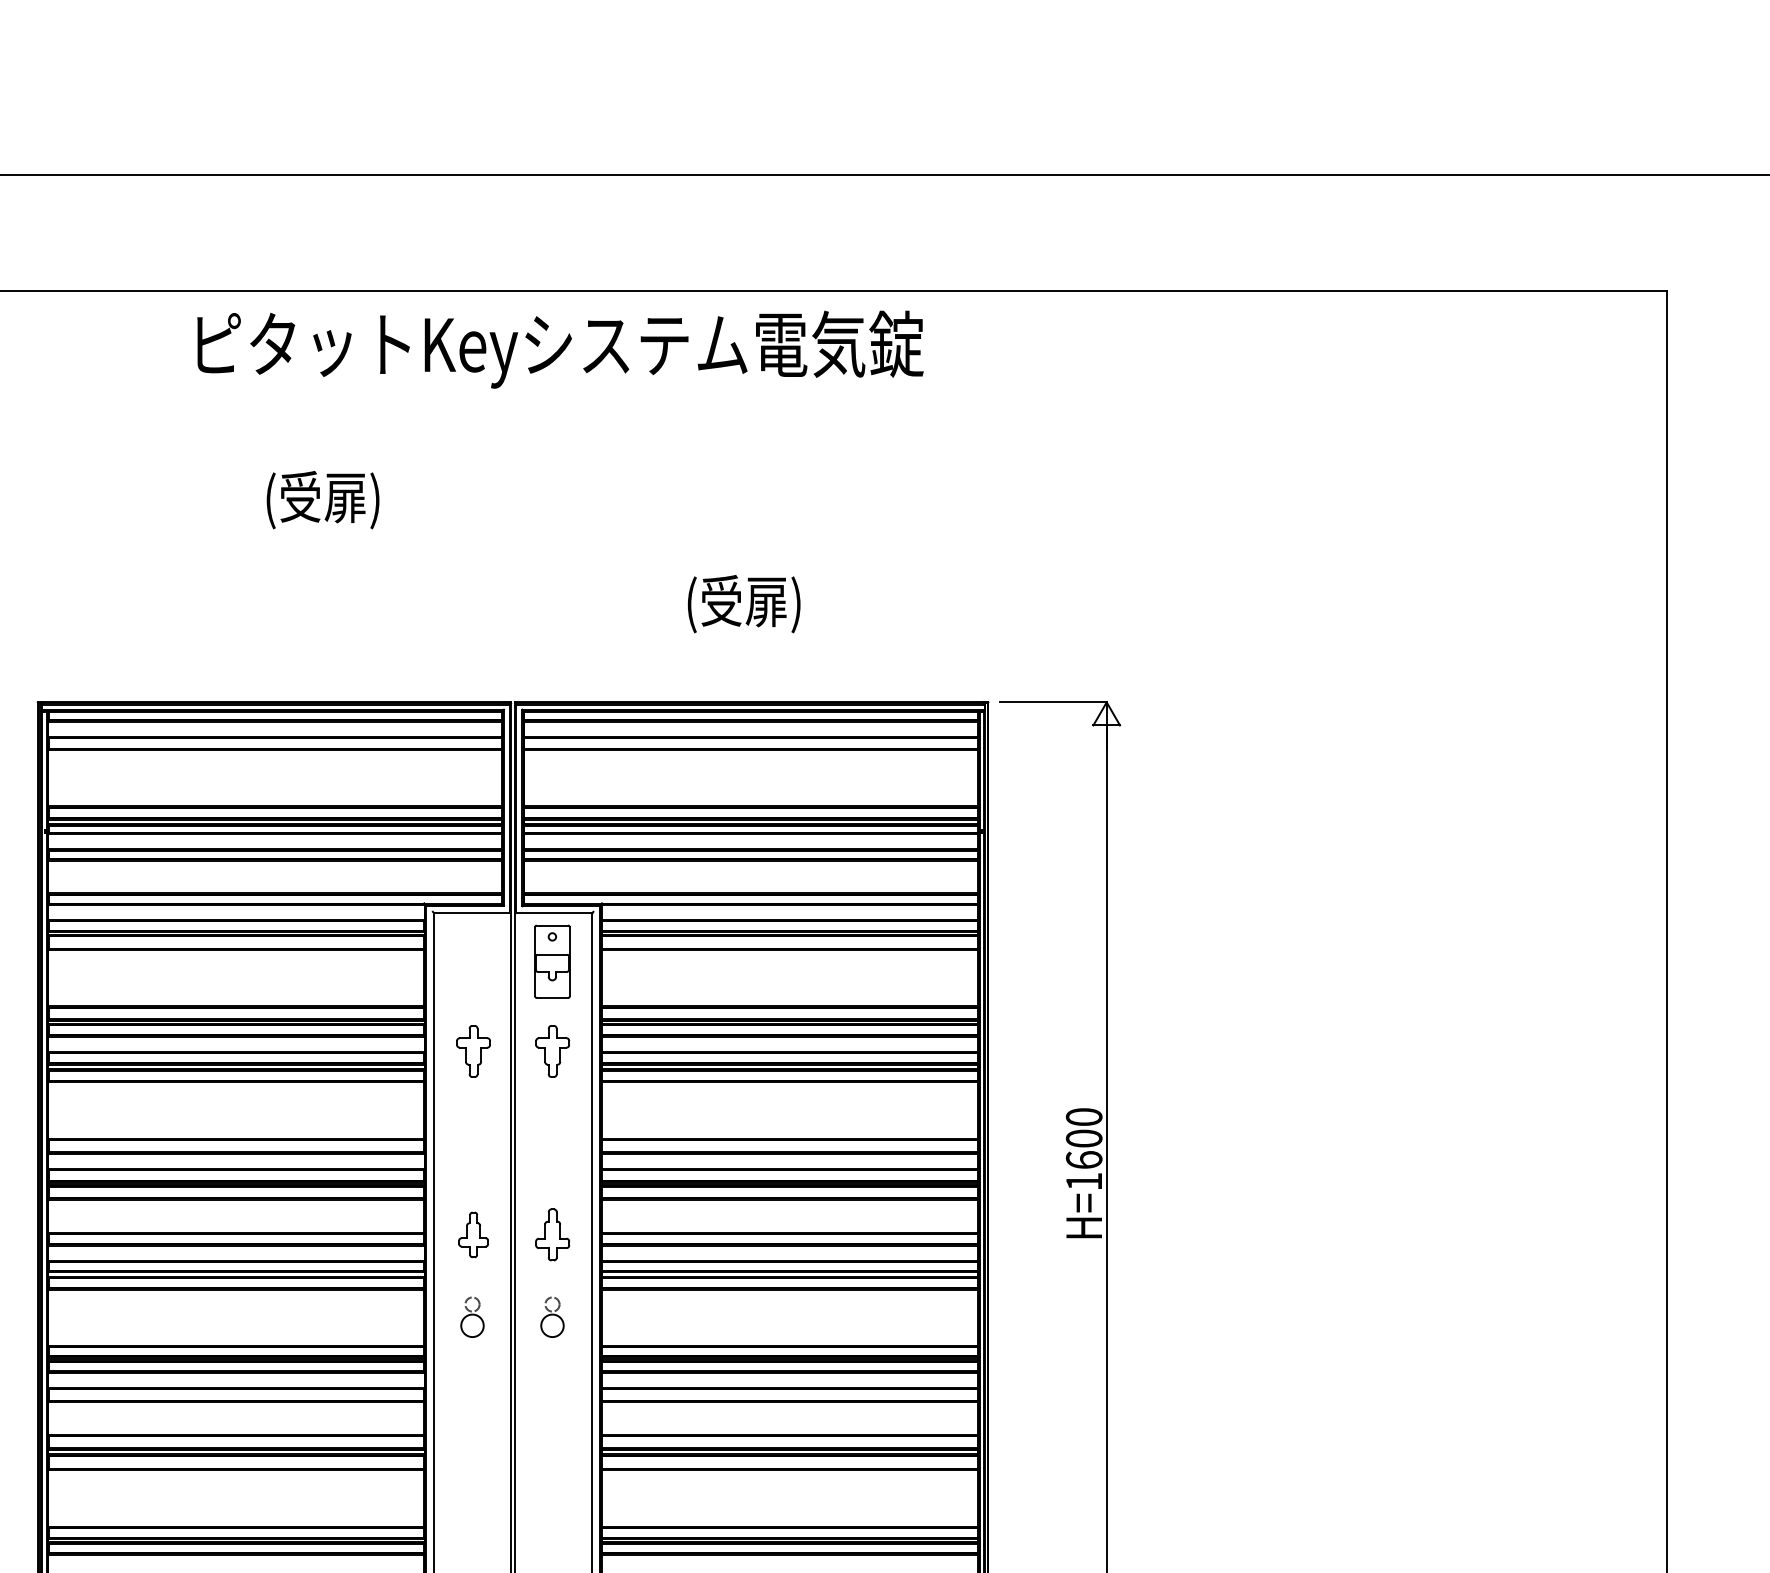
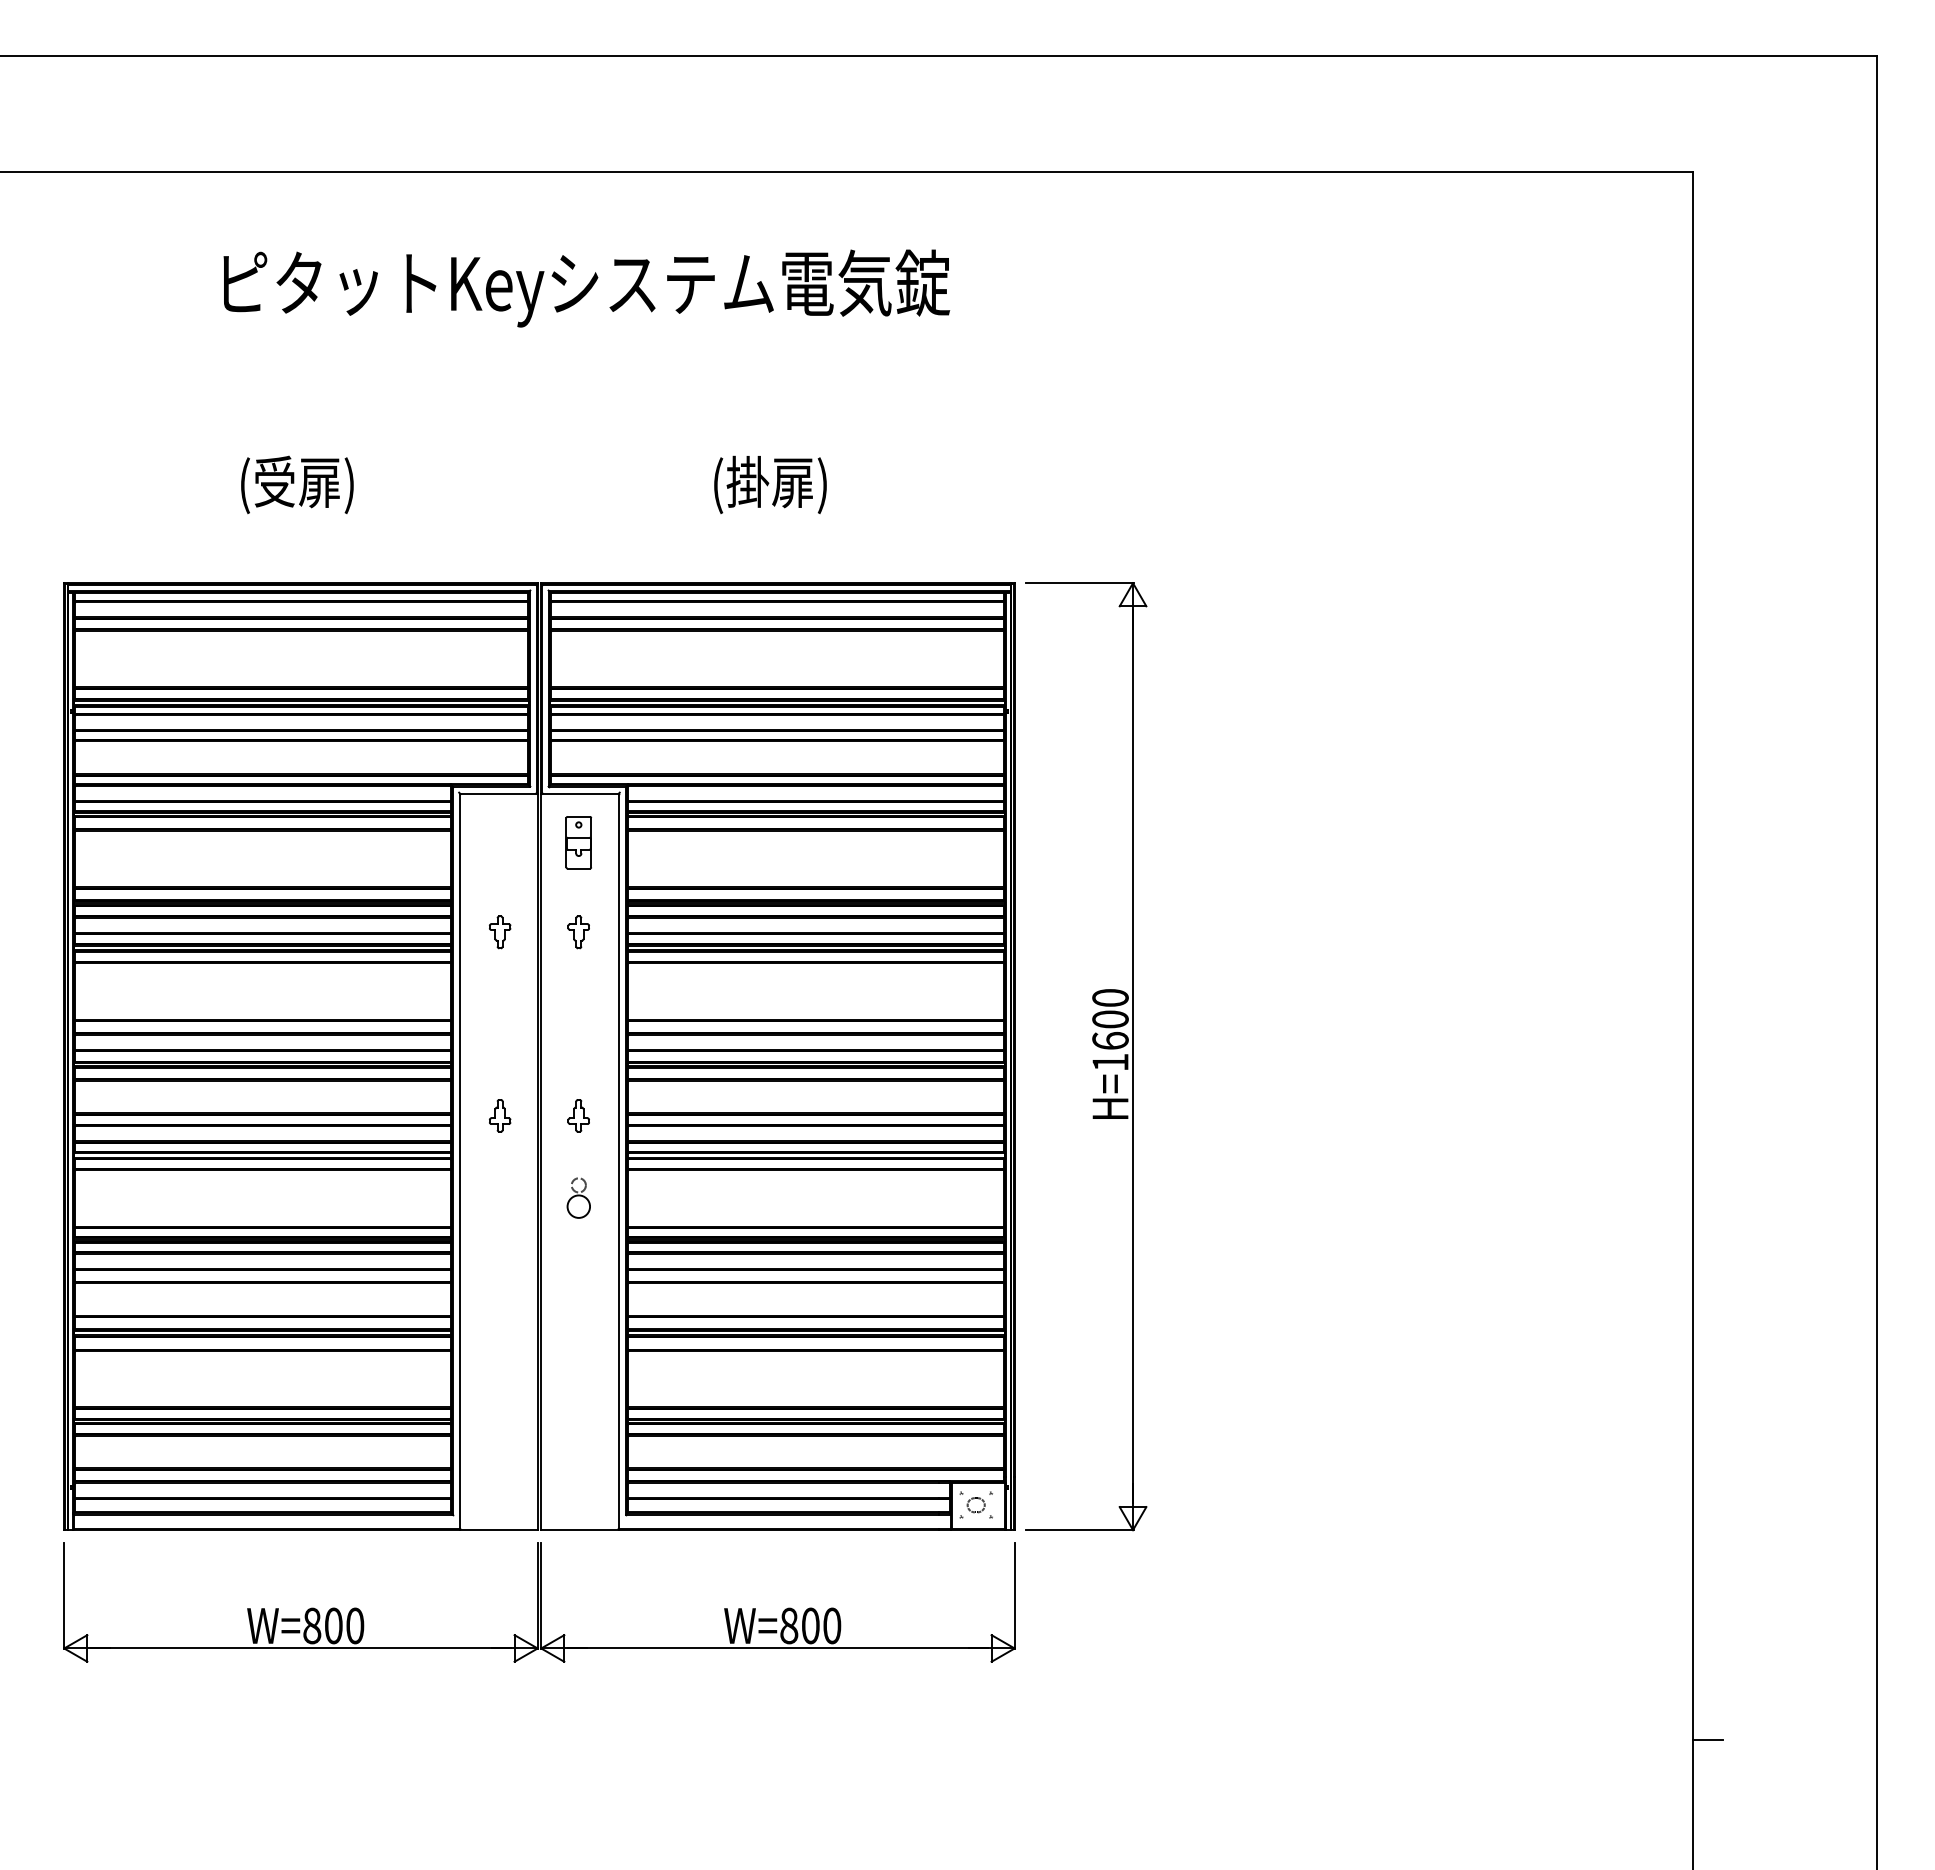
text: (560, 349) -> (586, 288), moved
text: (323, 499) -> (297, 484), moved
text: (721, 600) -> (747, 481), (受扉) -> (掛扉)
part: (552, 961) -> (578, 842), size x0.71
part: (474, 1051) -> (500, 932), size x0.62
part: (552, 1051) -> (578, 932), size x0.62
part: (474, 1234) -> (500, 1115), size x0.71
part: (552, 1234) -> (578, 1115), size x0.62
part: (472, 1316) -> (498, 1197), removed

